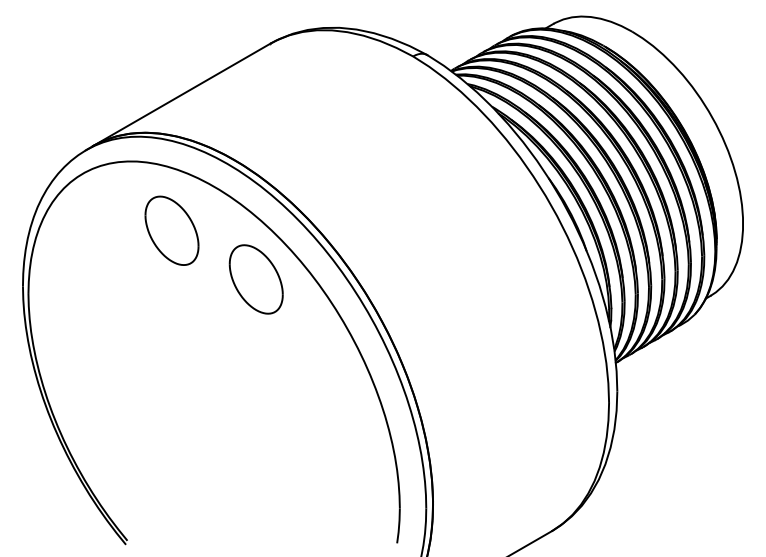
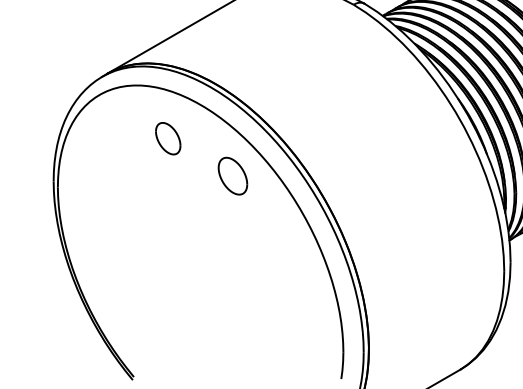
part: (171, 230) -> (167, 138), size x0.6
part: (255, 279) -> (232, 176), size x0.7

